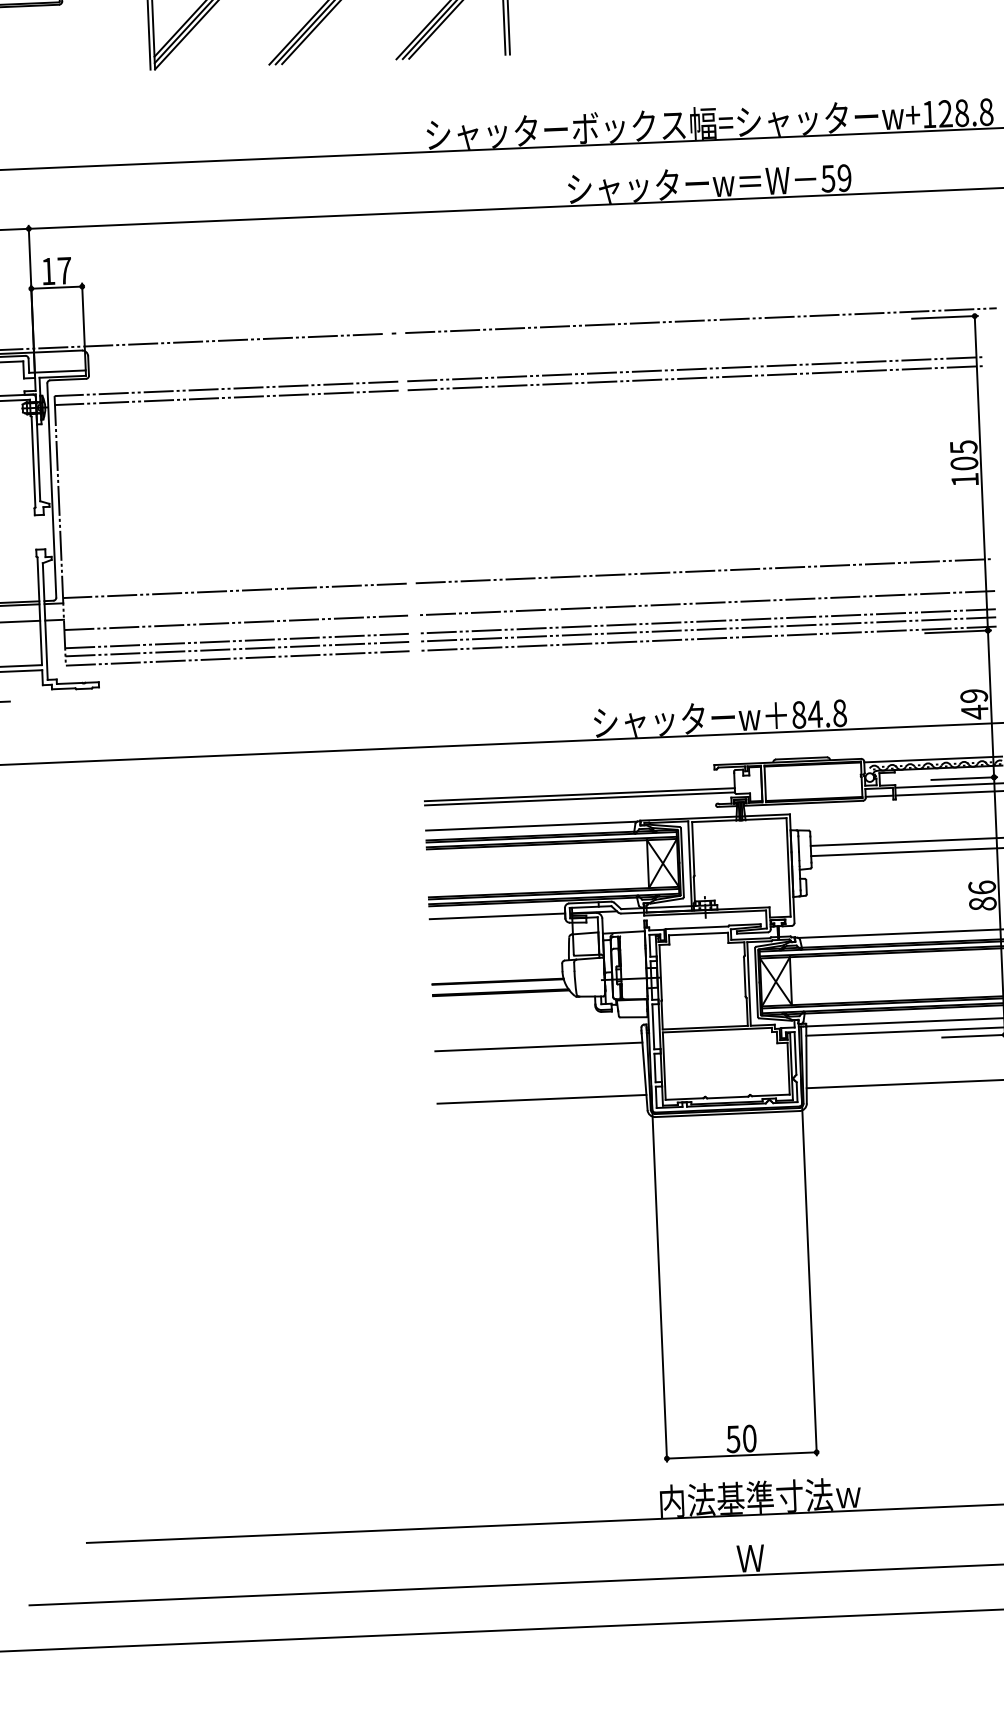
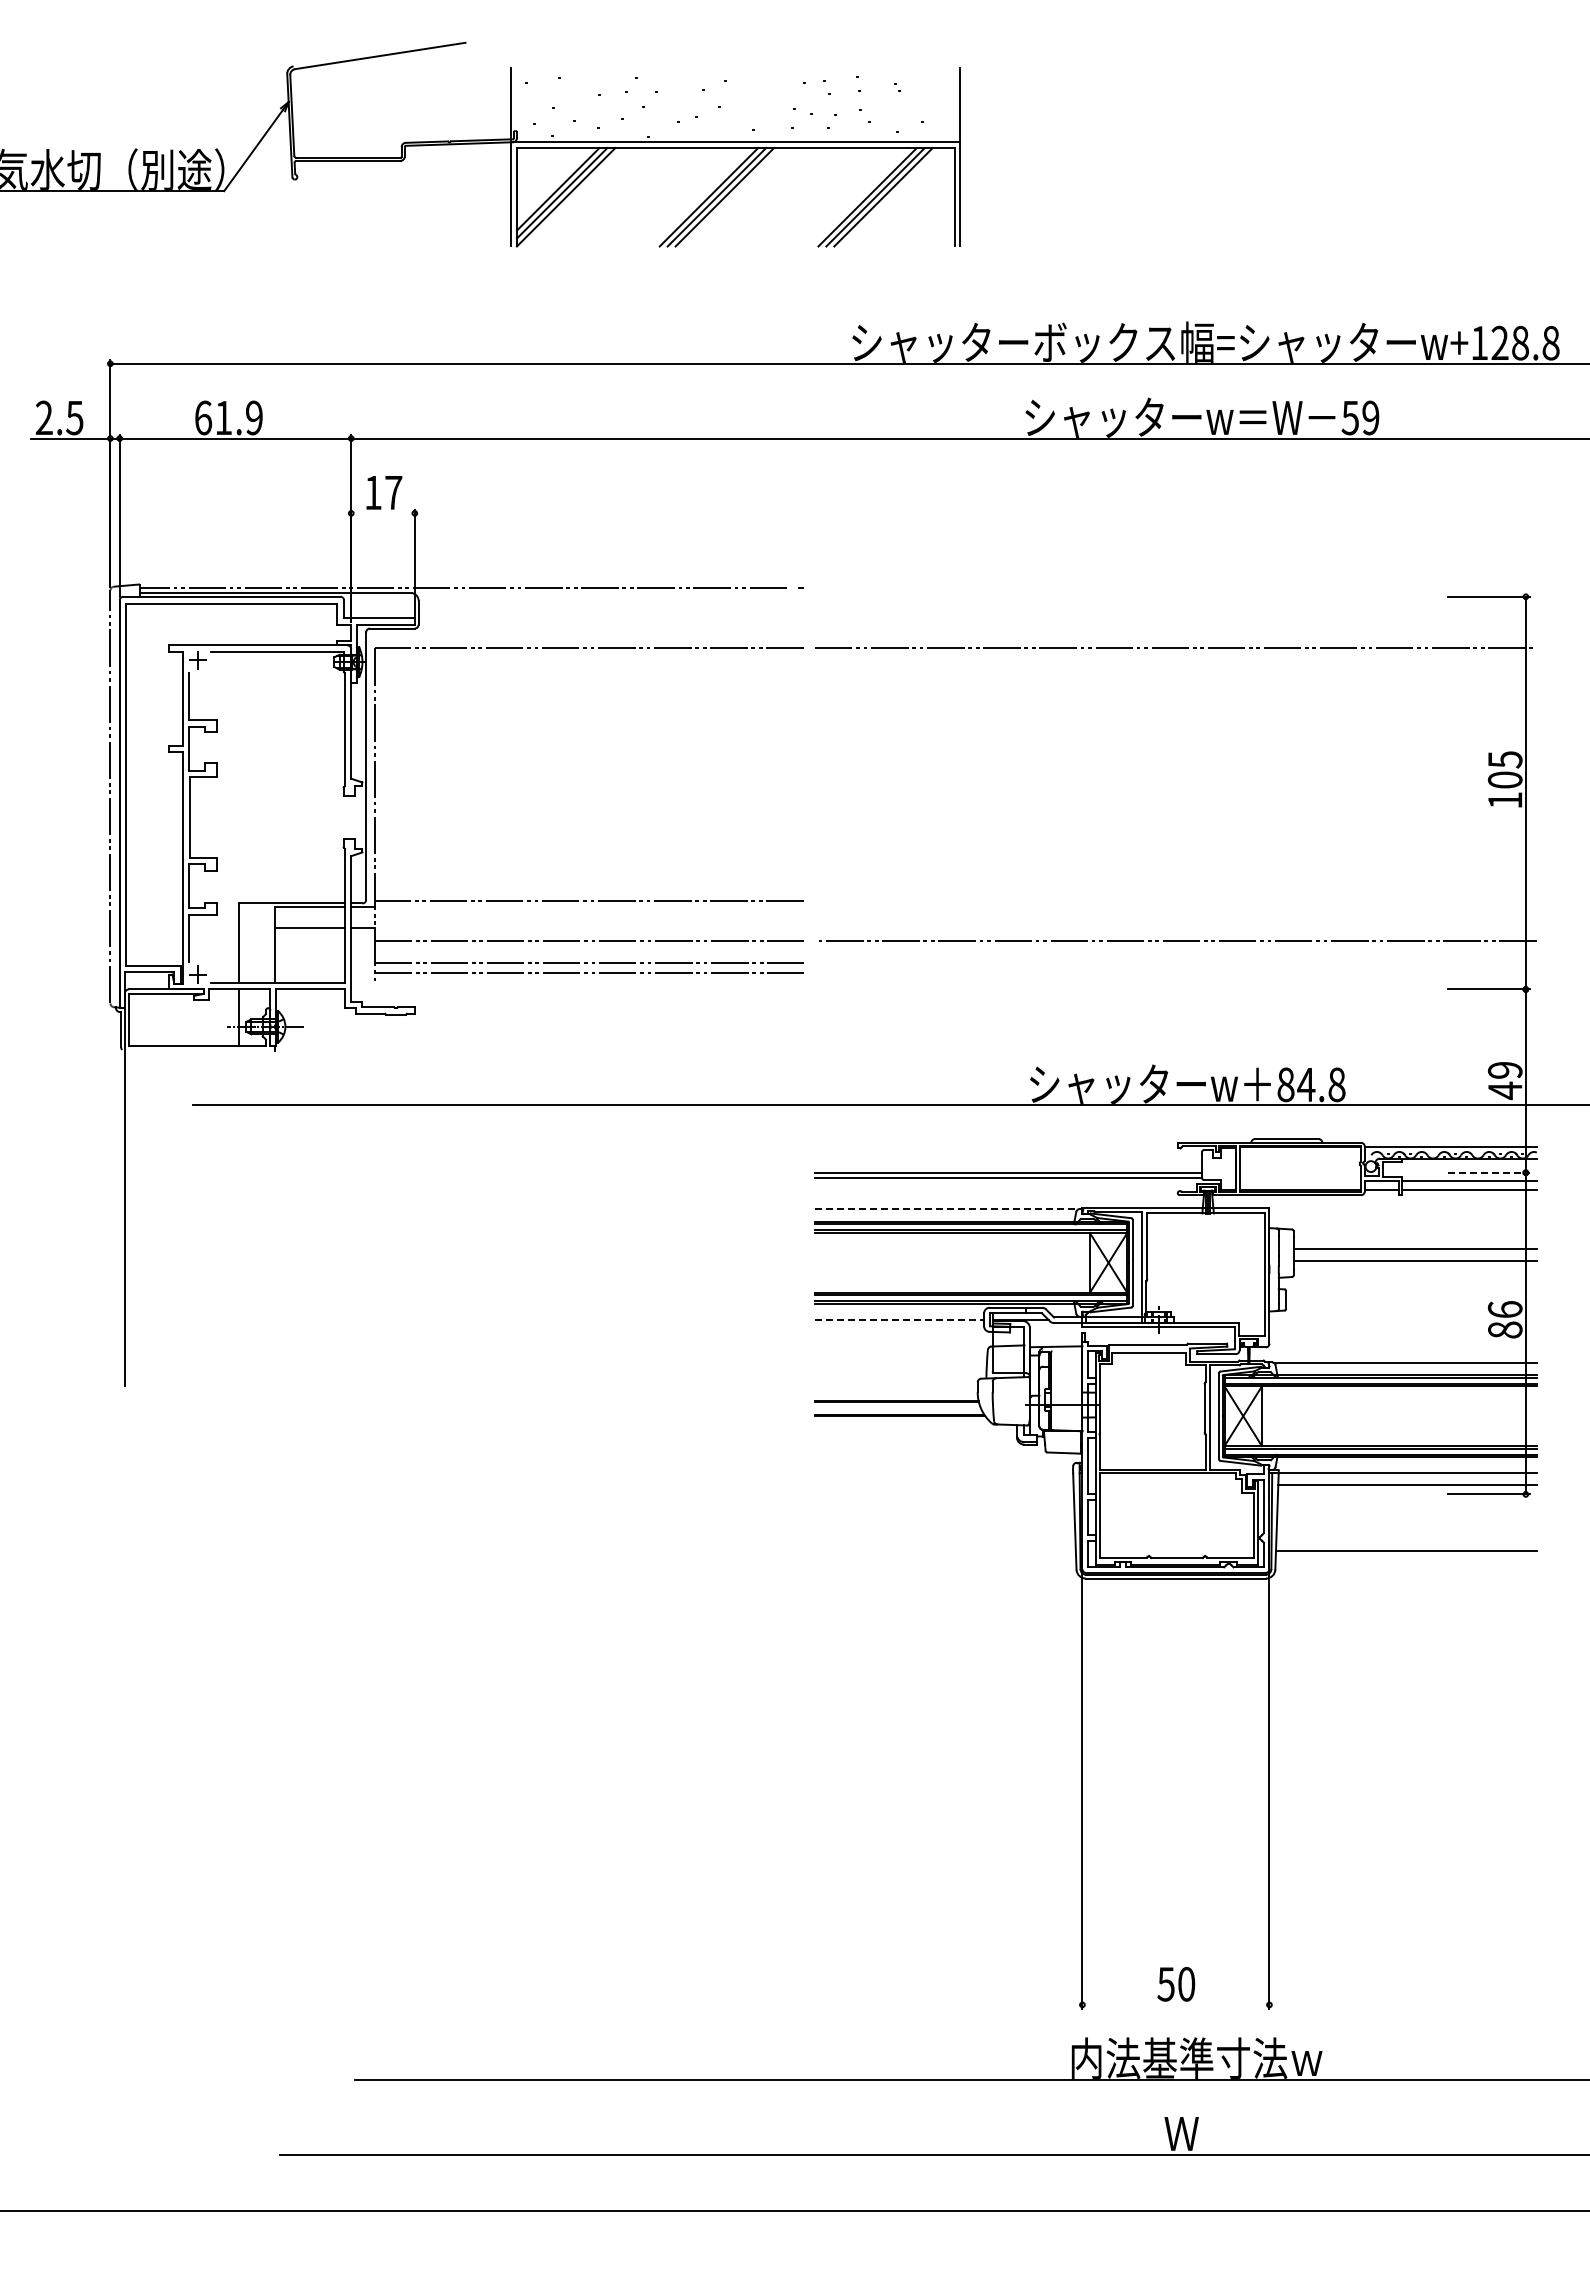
line: (56, 287) -> (382, 513), removed
line: (701, 320) -> (1184, 588), removed
line: (696, 378) -> (1175, 659), removed
line: (226, 397) -> (588, 659), removed
line: (704, 571) -> (1175, 900), removed
line: (706, 621) -> (1175, 963), removed
line: (706, 629) -> (1175, 973), removed
line: (707, 639) -> (1175, 985), removed
line: (237, 658) -> (588, 985), removed
line: (964, 778) -> (1488, 1172), solid -> dashed
line: (531, 826) -> (946, 1209), solid -> dashed
line: (497, 916) -> (899, 1320), solid -> dashed
line: (539, 1047) -> (944, 1485), removed
line: (542, 1099) -> (945, 1550), removed
line: (741, 1455) -> (1175, 2004), removed

